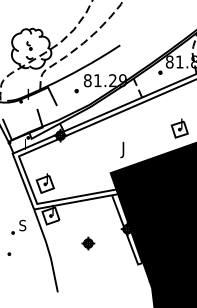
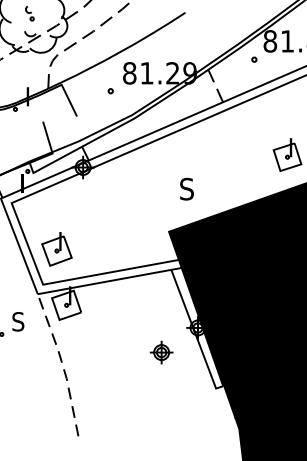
text: (121, 149) -> (187, 191), J -> S
part: (88, 243) -> (161, 352), moved
line: (48, 250) -> (62, 364), solid -> dashed

